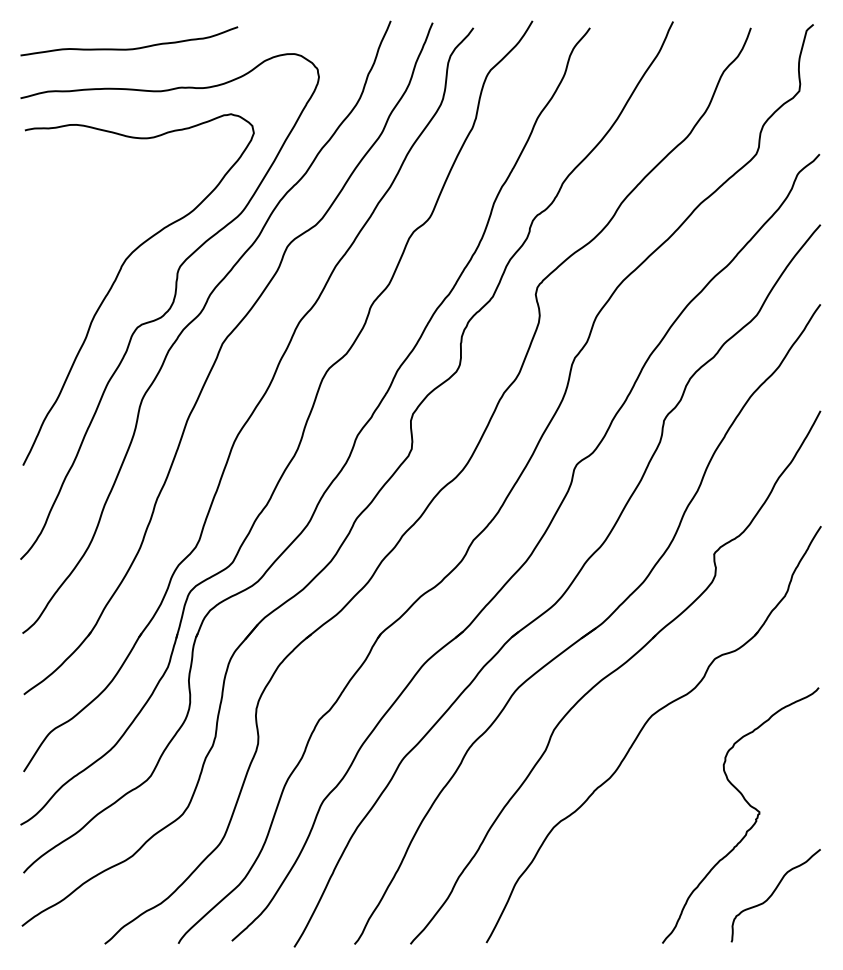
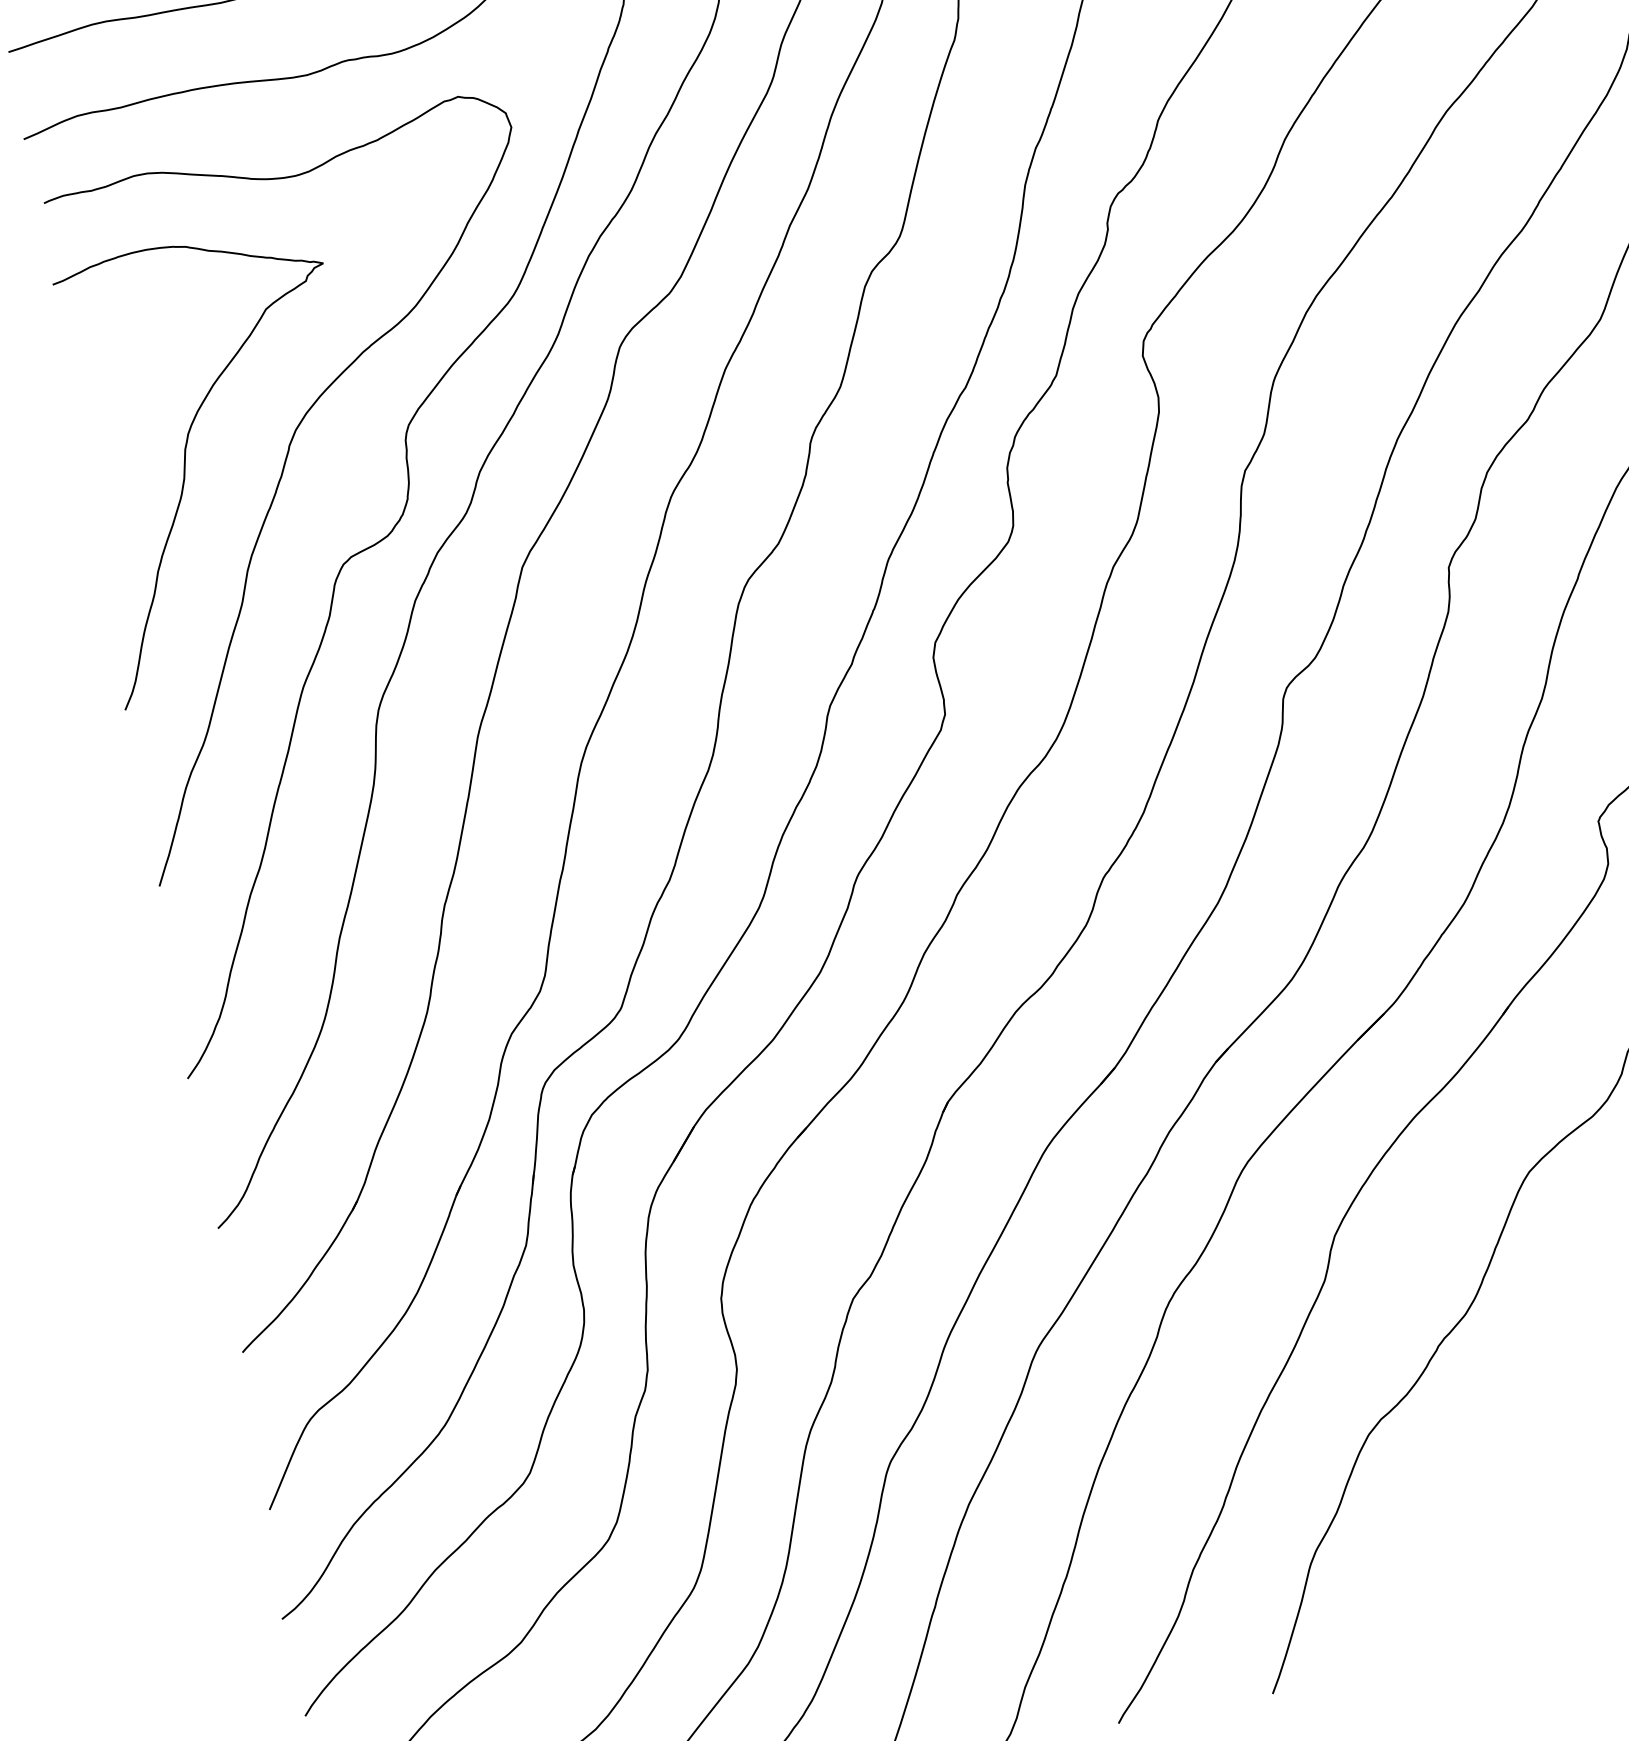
curve: (71, 266) -> (187, 463), added

